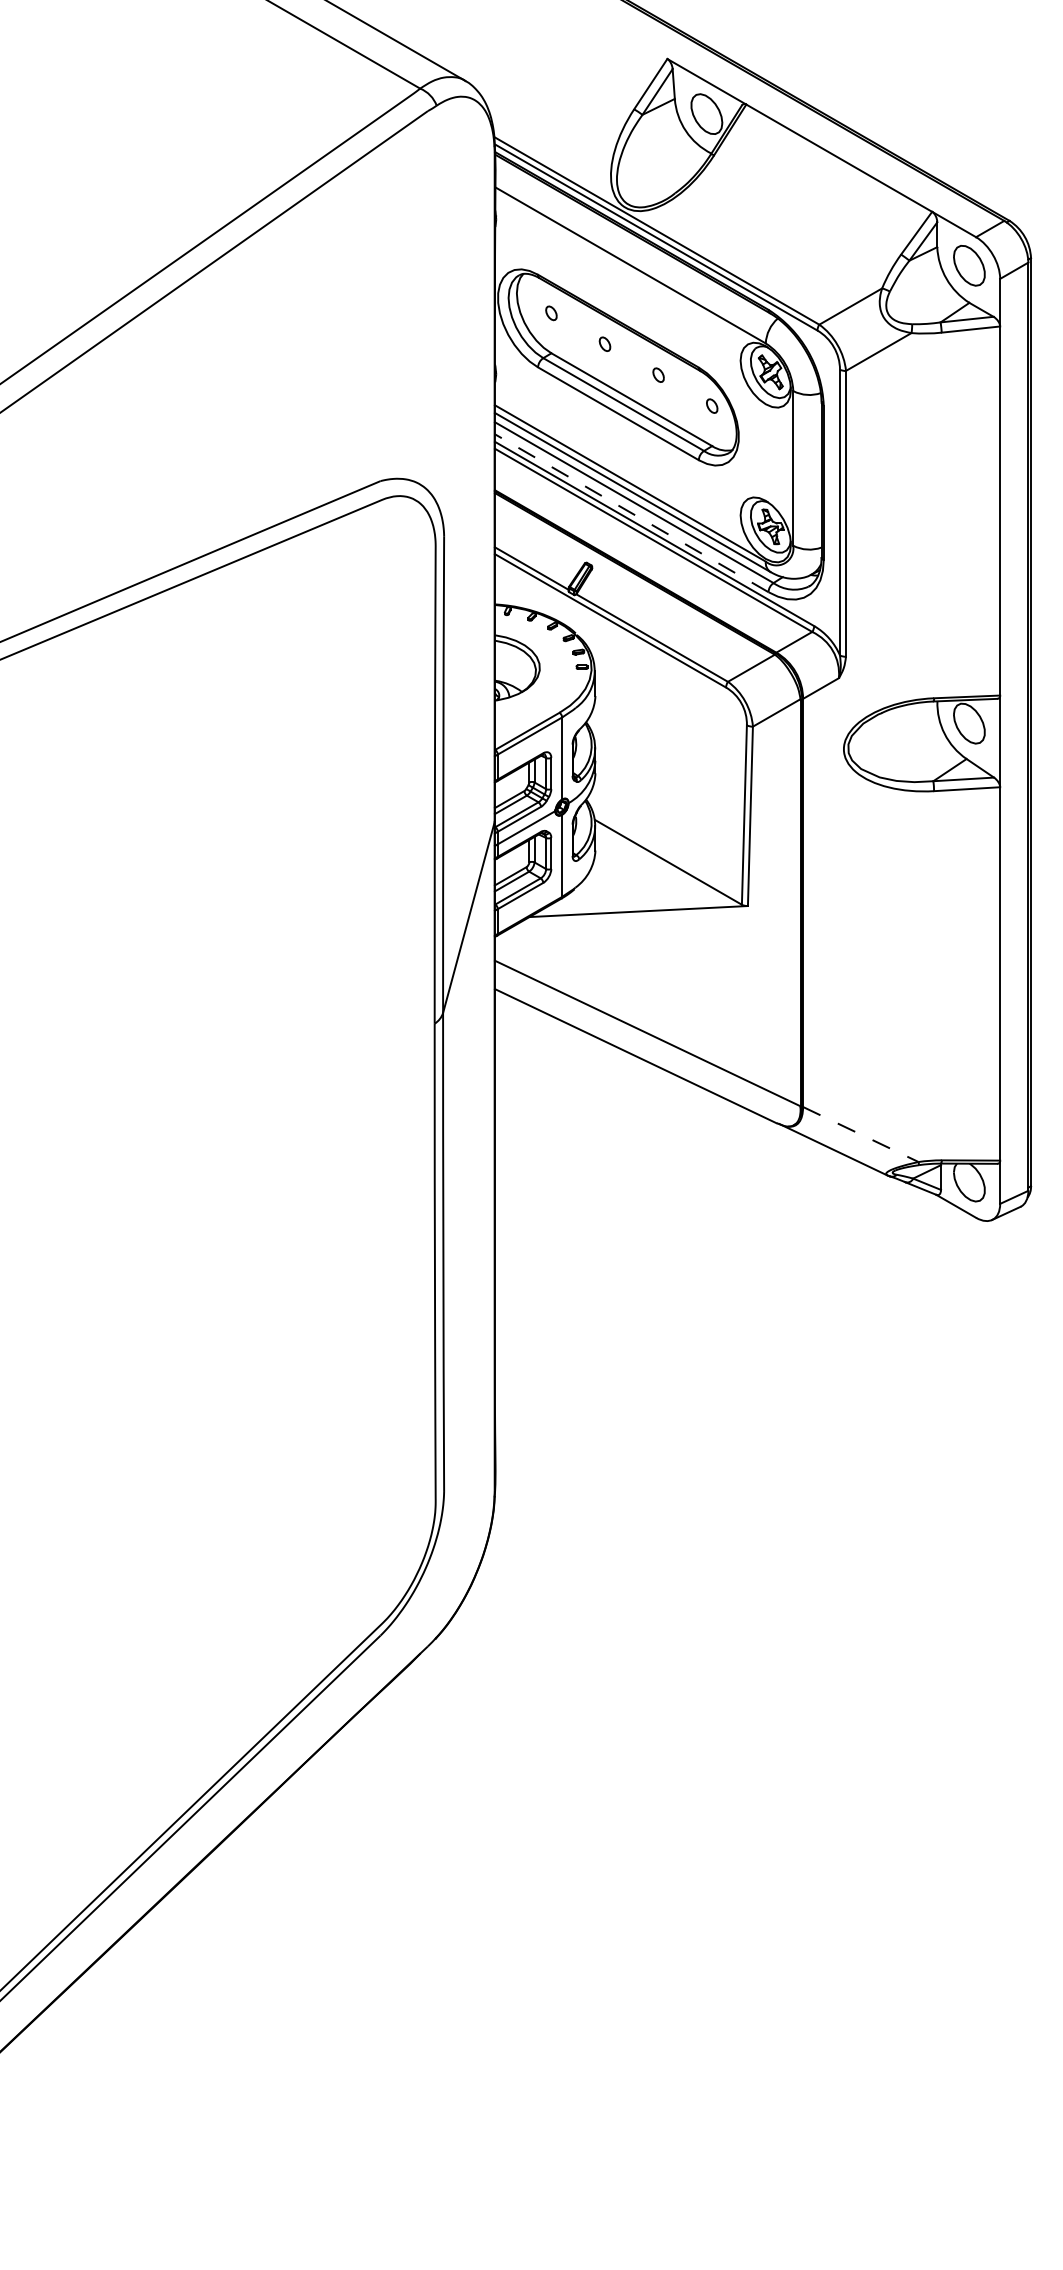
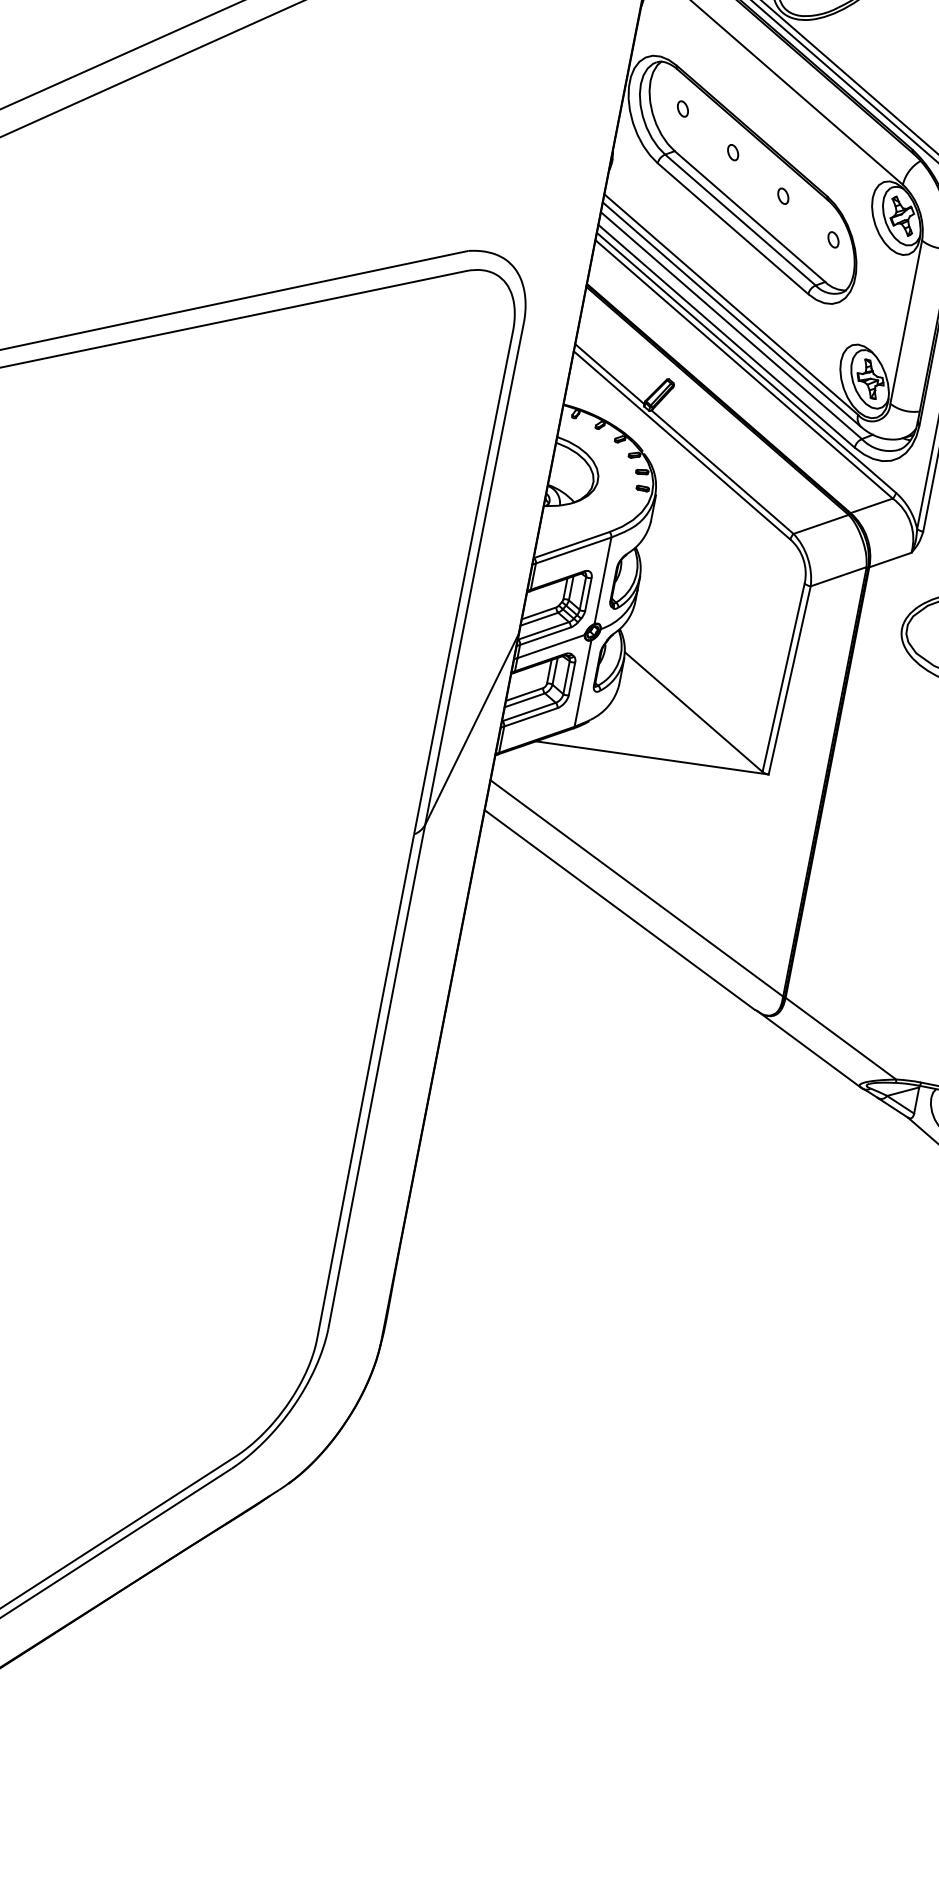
line: (631, 513) -> (726, 336), dashed -> solid
line: (860, 1134) -> (840, 1038), dashed -> solid

